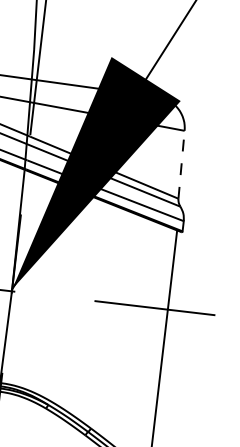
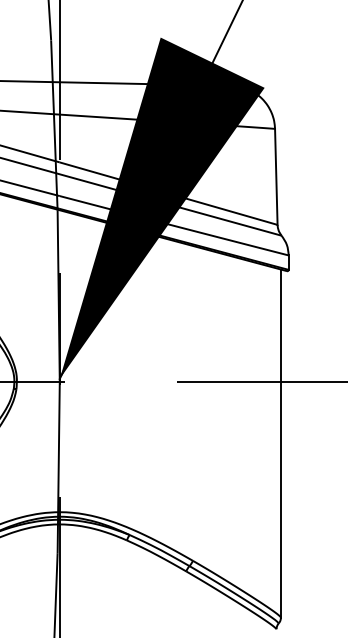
line: (181, 164) -> (276, 176), dashed -> solid

